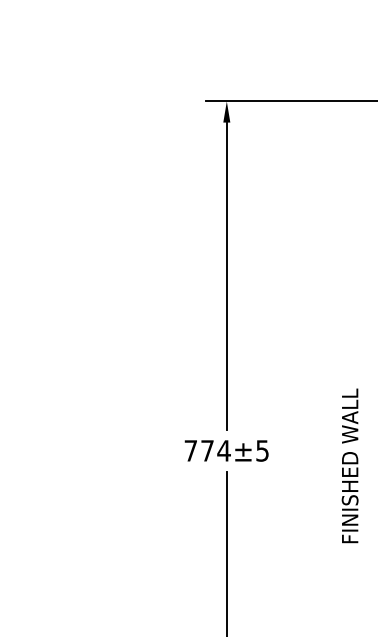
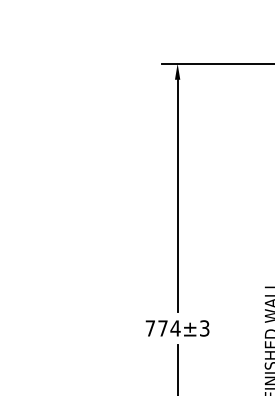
text: (262, 450) -> (204, 328), 774±5 -> 774±3

